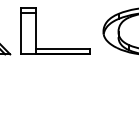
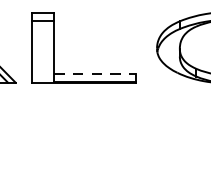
line: (63, 48) -> (96, 73), solid -> dashed

